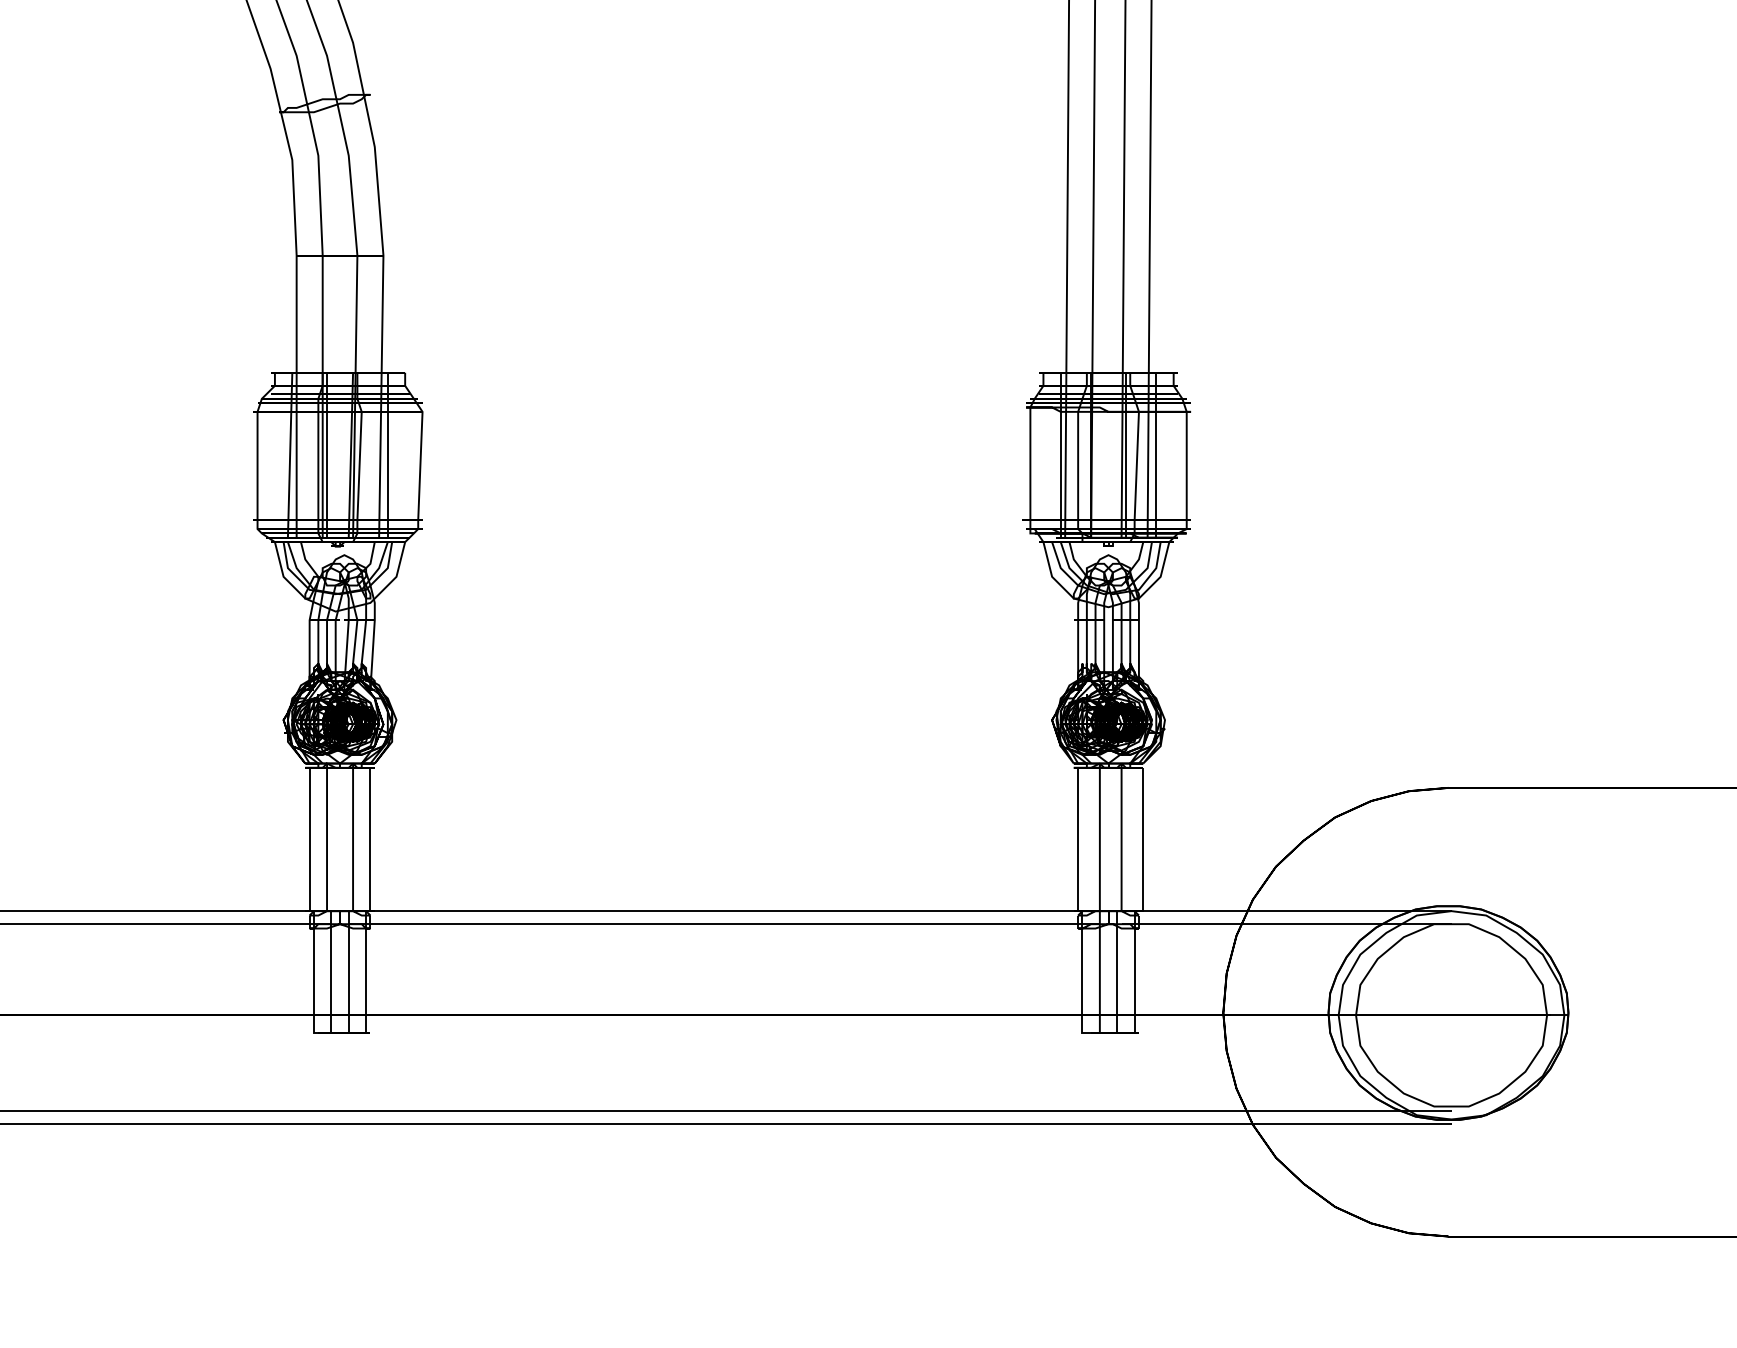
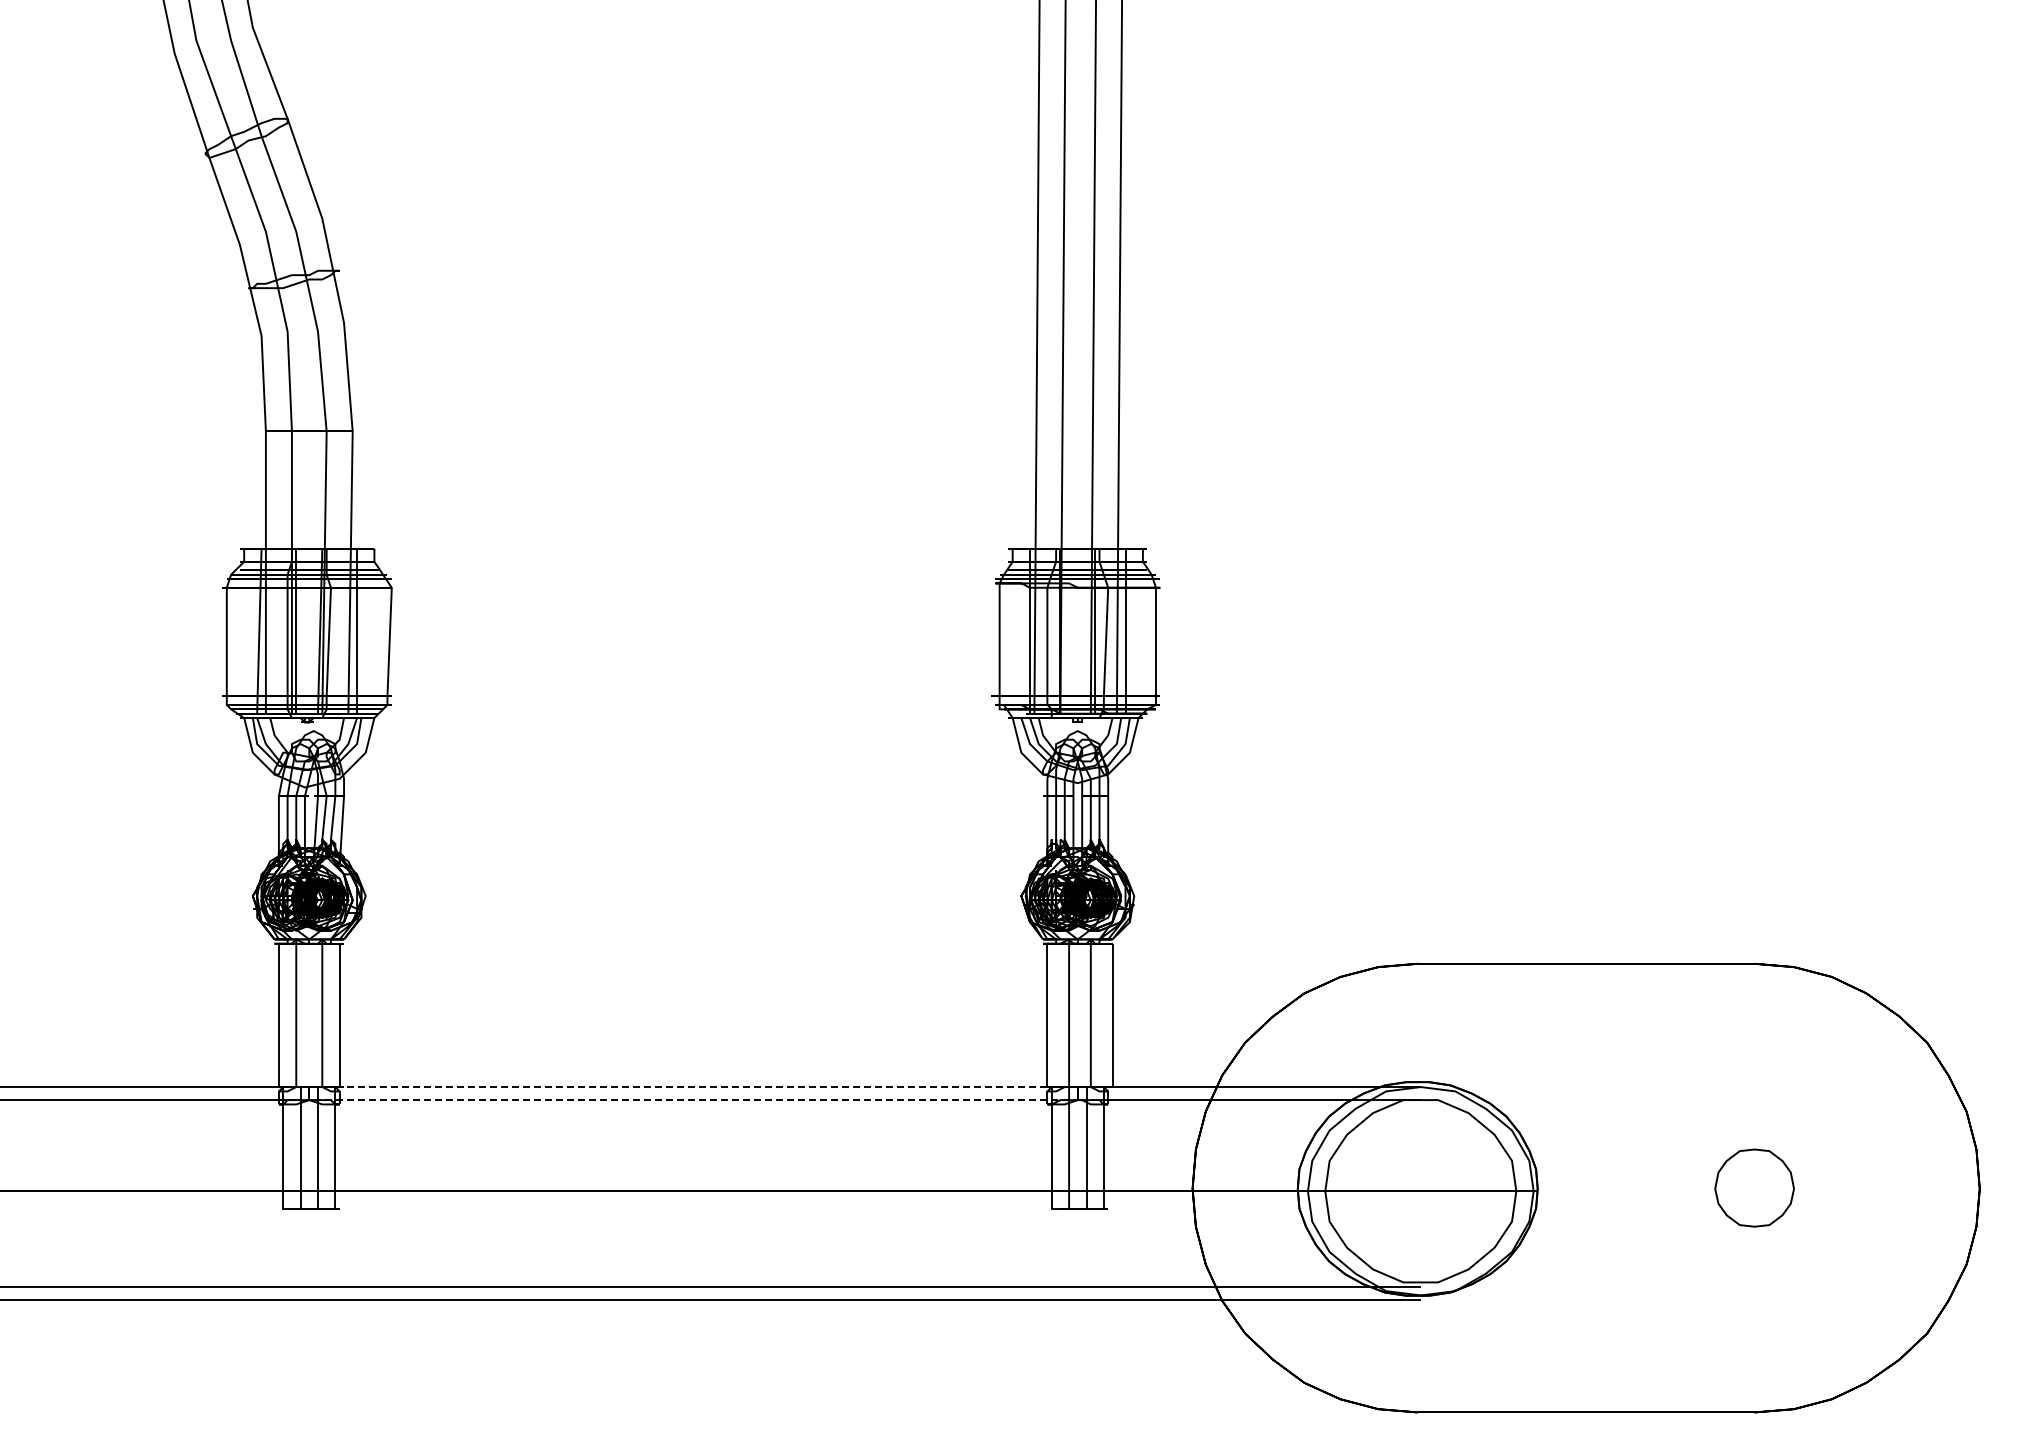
line: (724, 911) -> (693, 1087), solid -> dashed
line: (724, 924) -> (693, 1100), solid -> dashed

